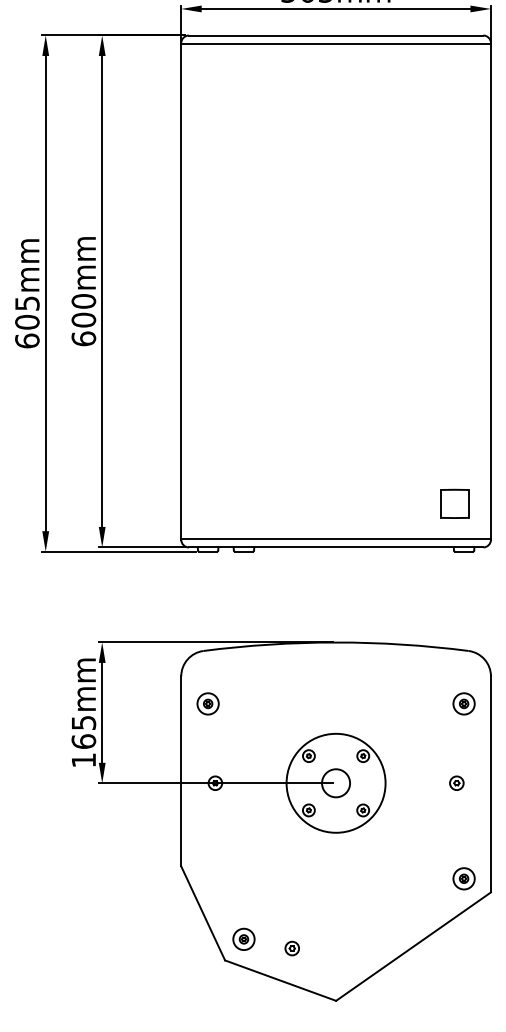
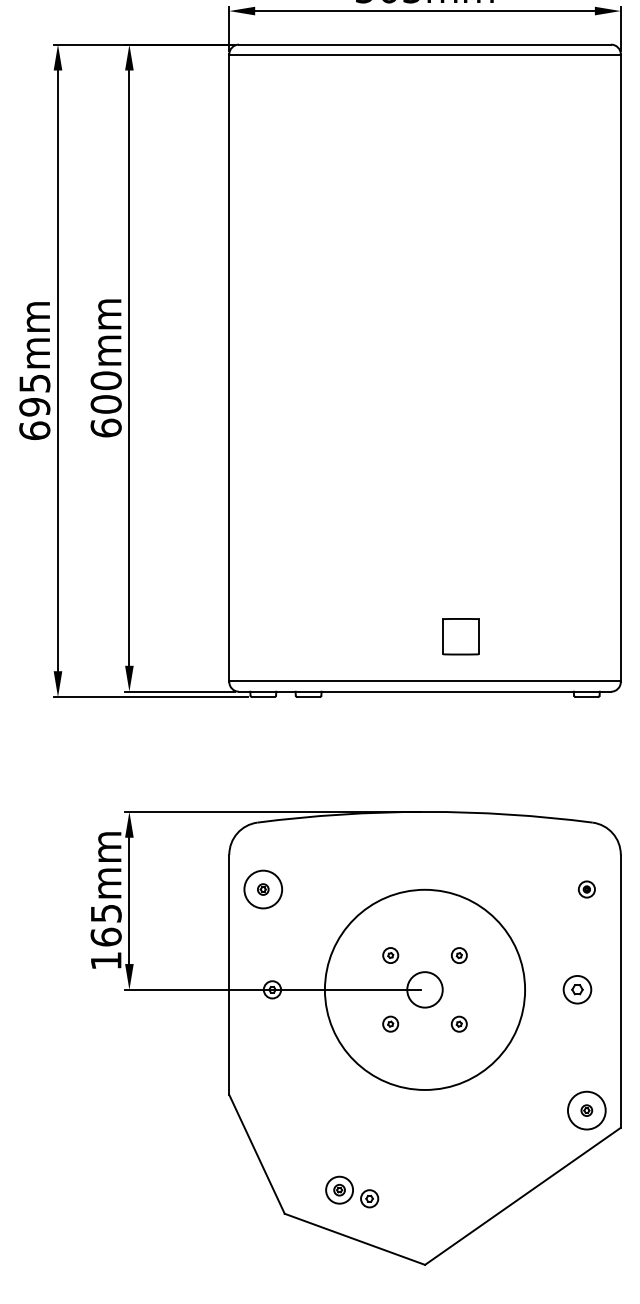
text: (27, 321) -> (34, 406), 605mm -> 695mm
part: (454, 503) -> (460, 636), moved
circle: (207, 703) -> (262, 889), size x1.4
part: (463, 703) -> (586, 889), size x0.6
circle: (335, 782) -> (424, 989), size x1.6
part: (456, 782) -> (577, 989), size x1.6
circle: (463, 878) -> (586, 1110), size x1.4
part: (243, 938) -> (339, 1189), moved

